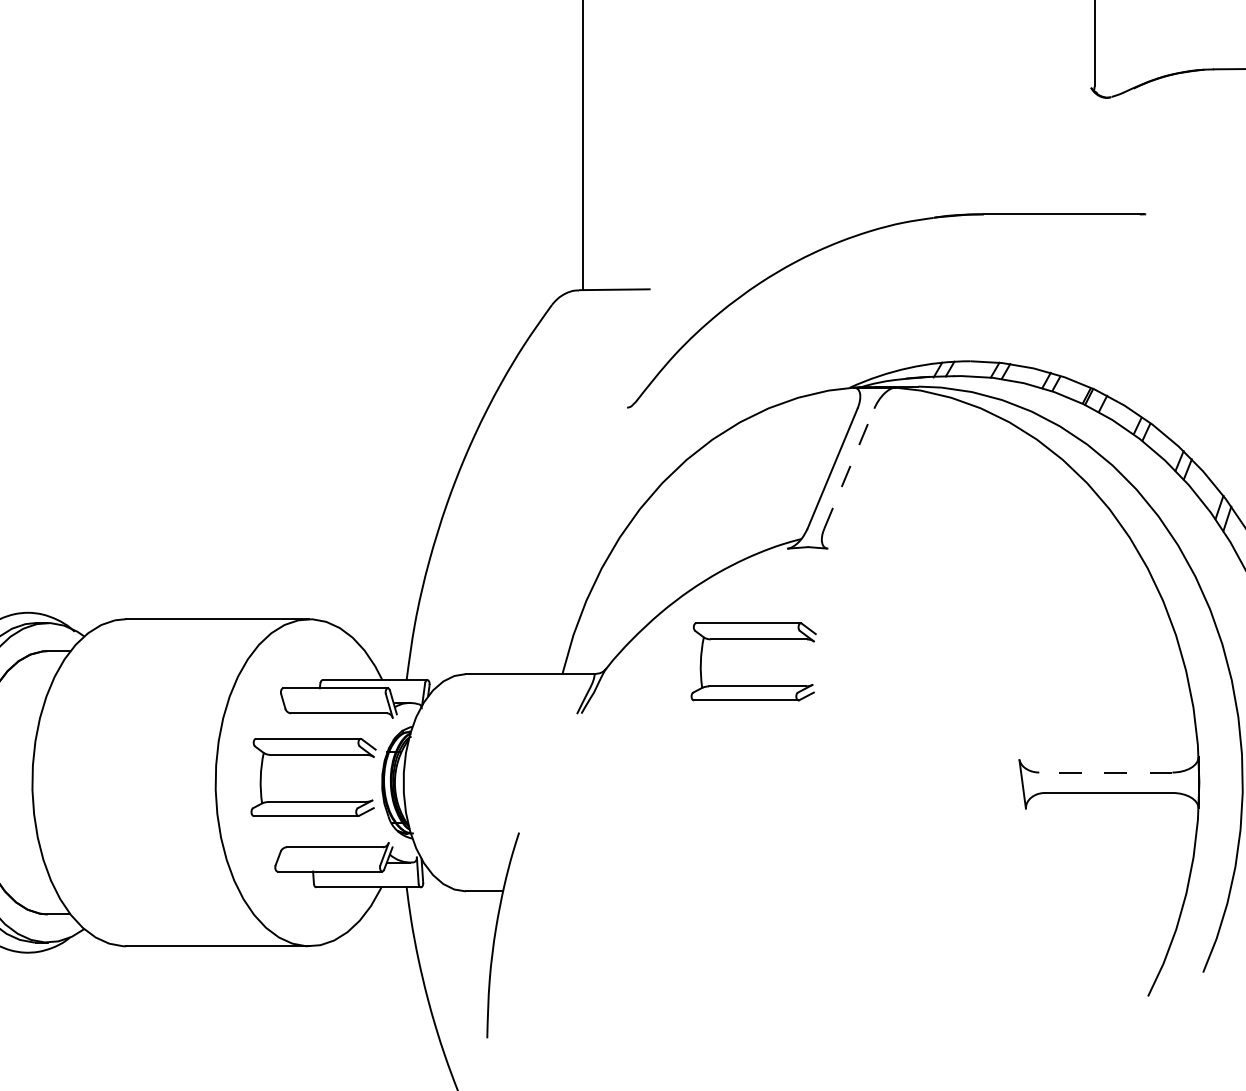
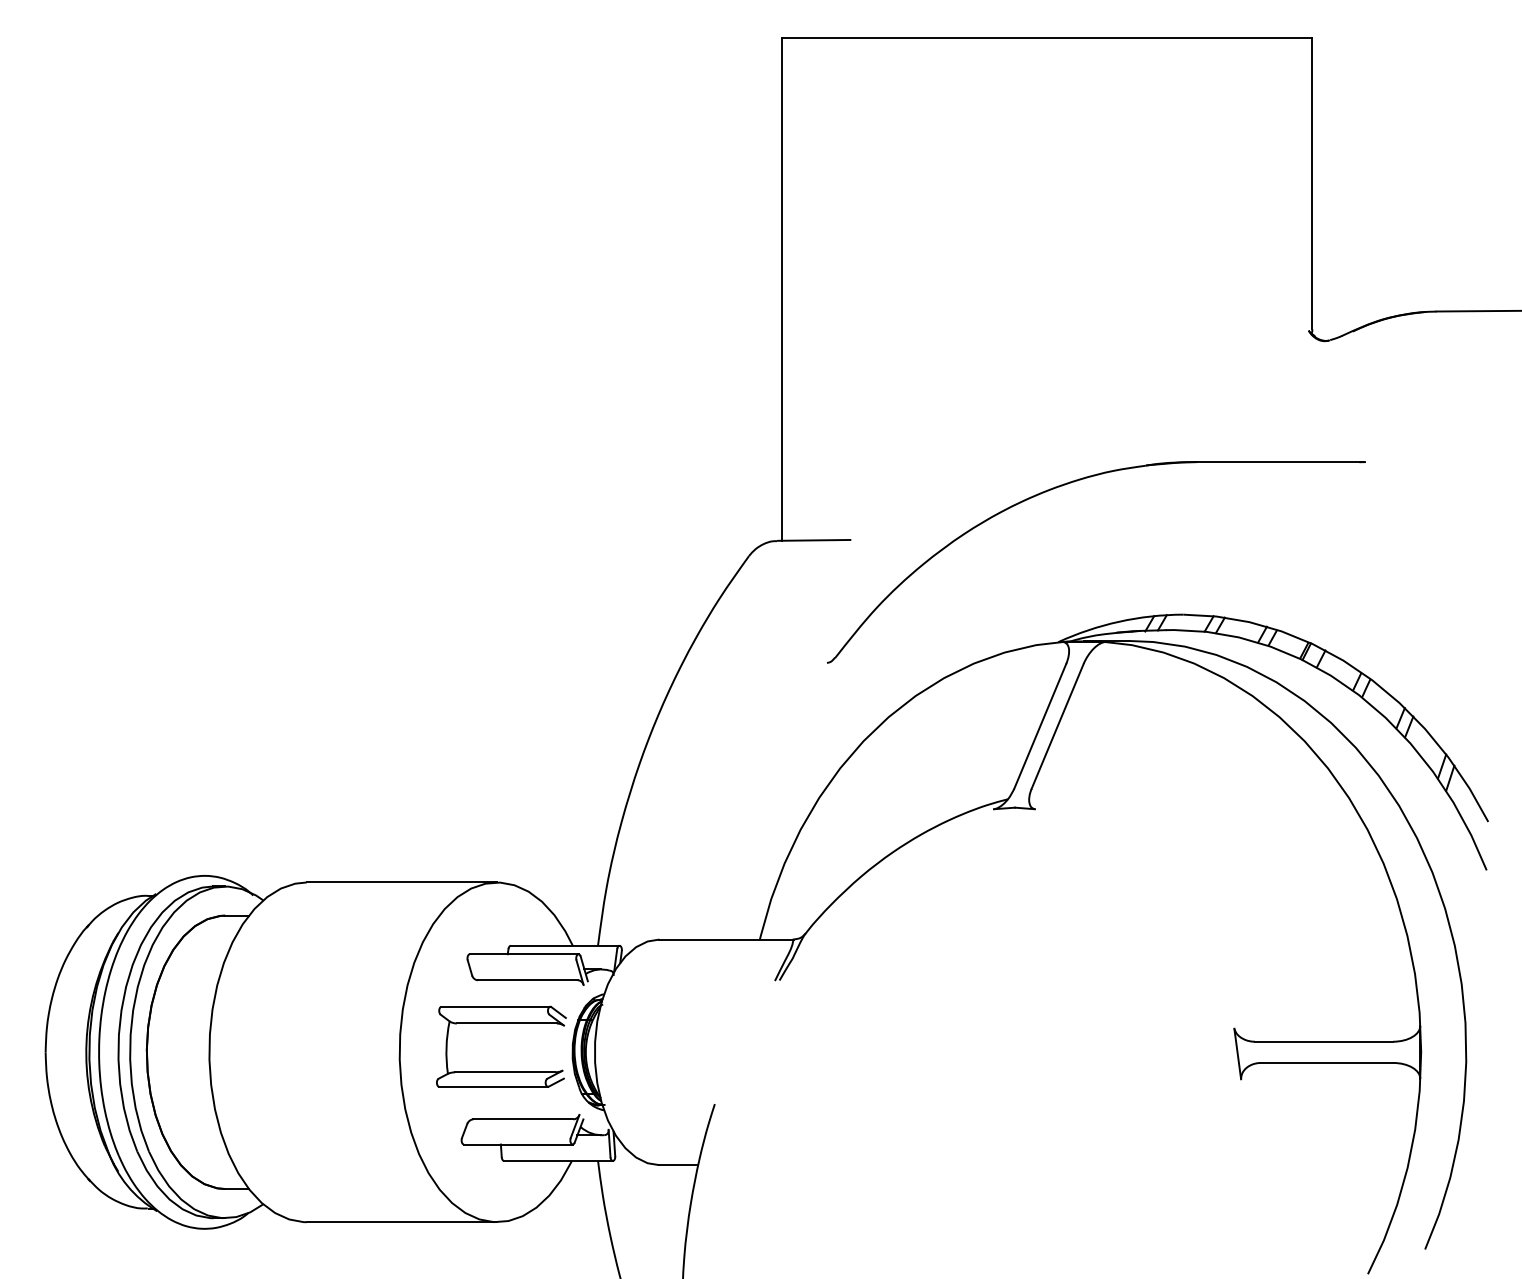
line: (849, 468) -> (1057, 726), dashed -> solid
part: (753, 639) -> (958, 903), removed
line: (1105, 772) -> (1323, 1041), dashed -> solid

